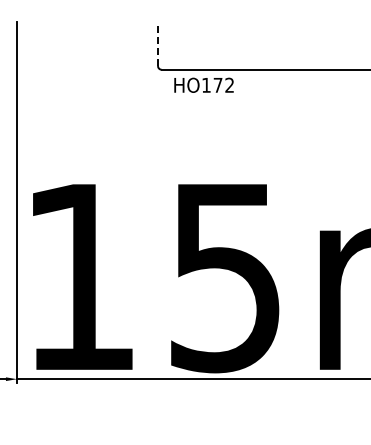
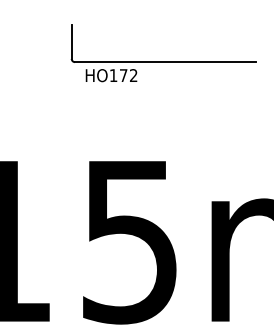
line: (158, 46) -> (72, 42), dashed -> solid

